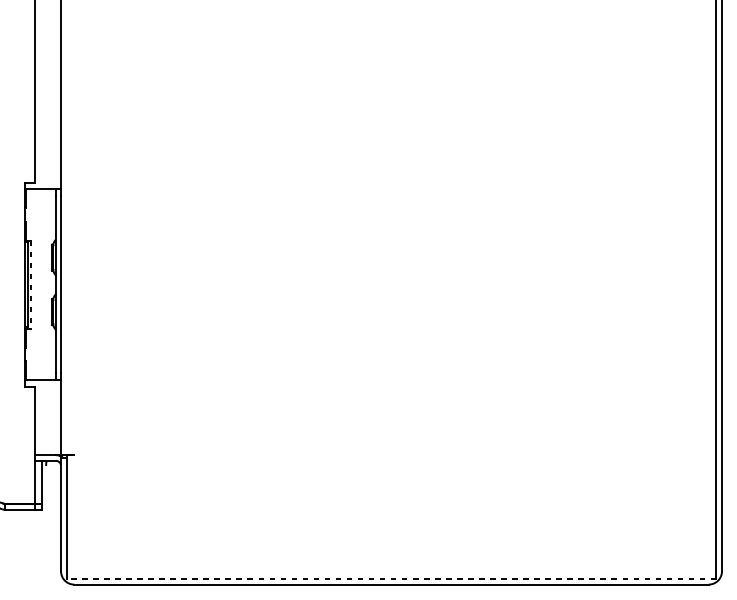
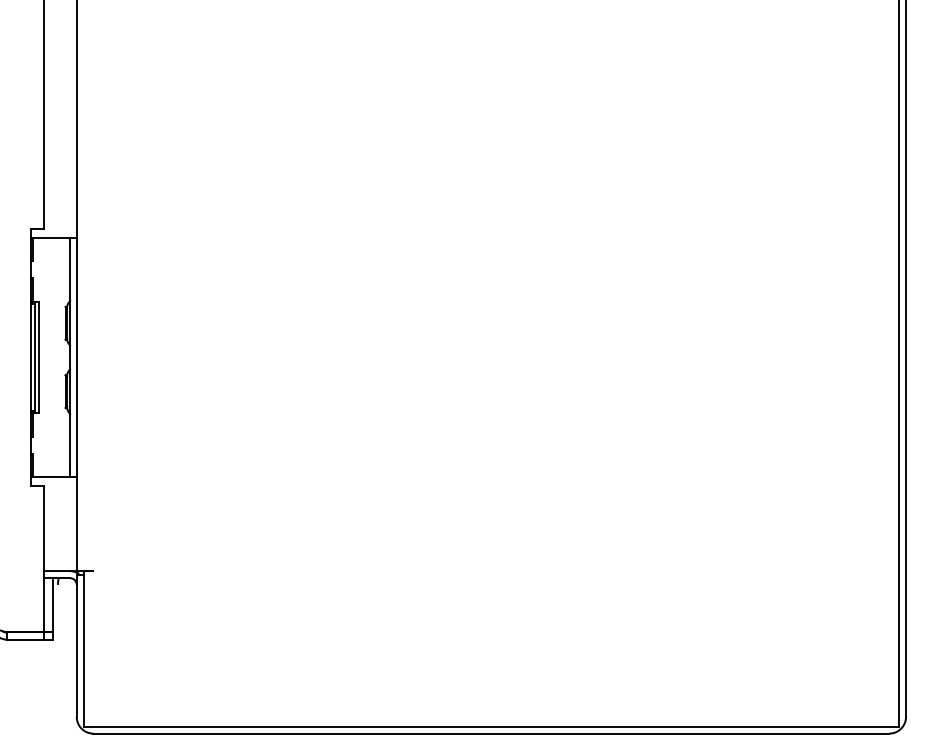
line: (31, 284) -> (39, 357), dashed -> solid
line: (391, 578) -> (491, 726), dashed -> solid

